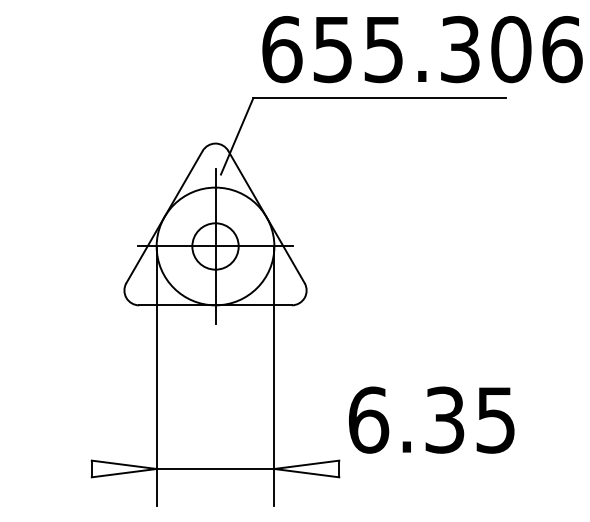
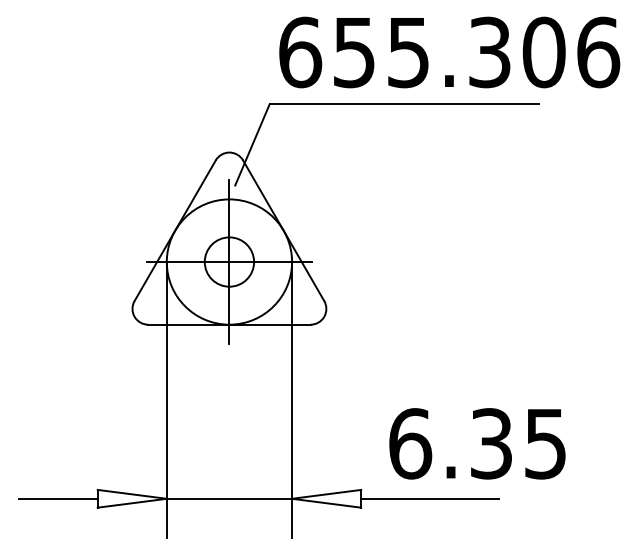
text: (431, 419) -> (477, 443), moved
line: (53, 468) -> (57, 498), added
line: (403, 468) -> (429, 498), added

